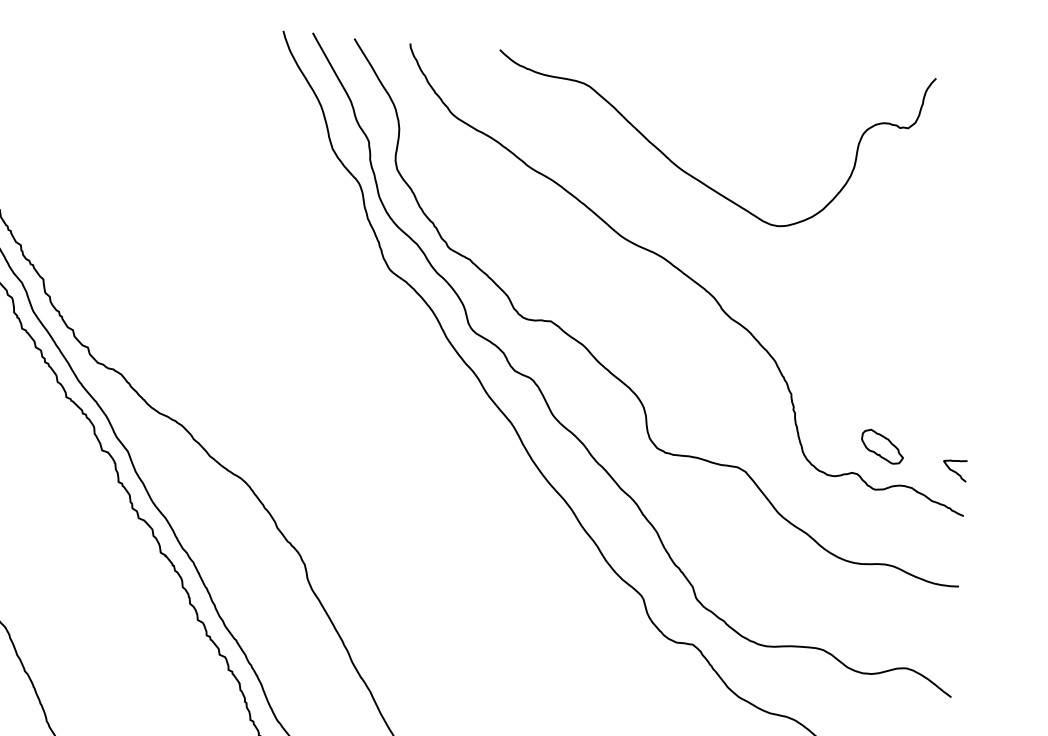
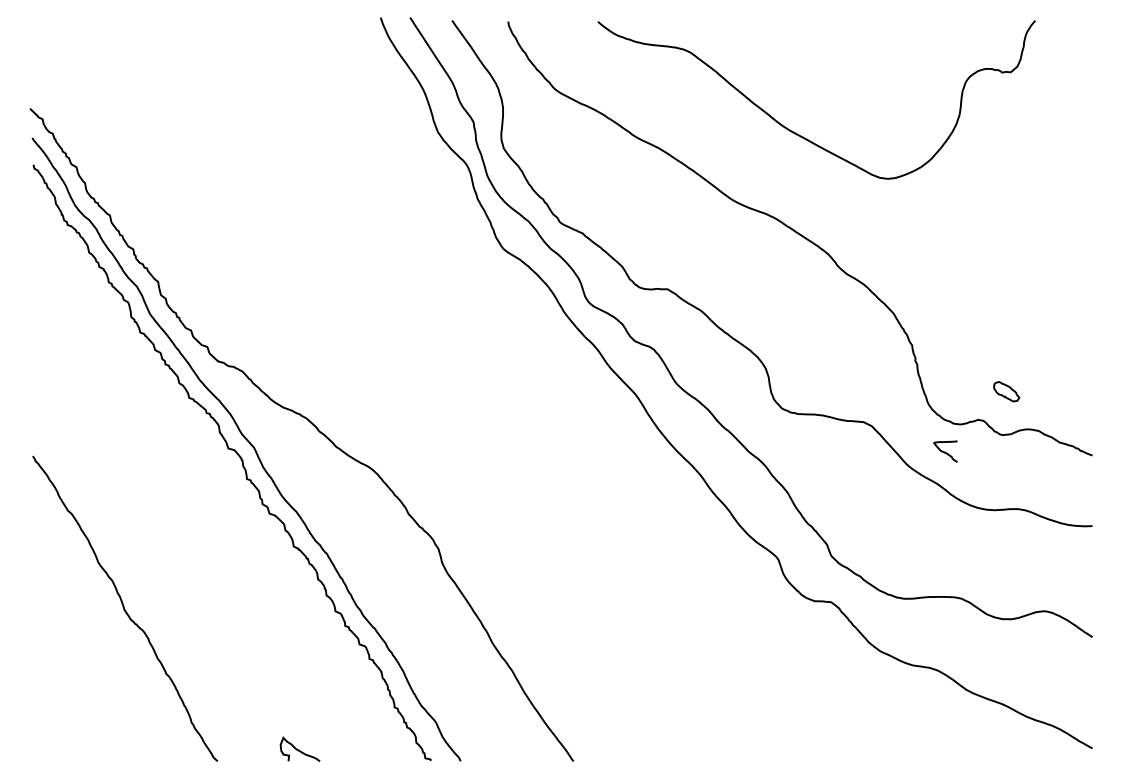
part: (882, 446) -> (1006, 391), size x0.6
curve: (954, 470) -> (945, 451), moved

